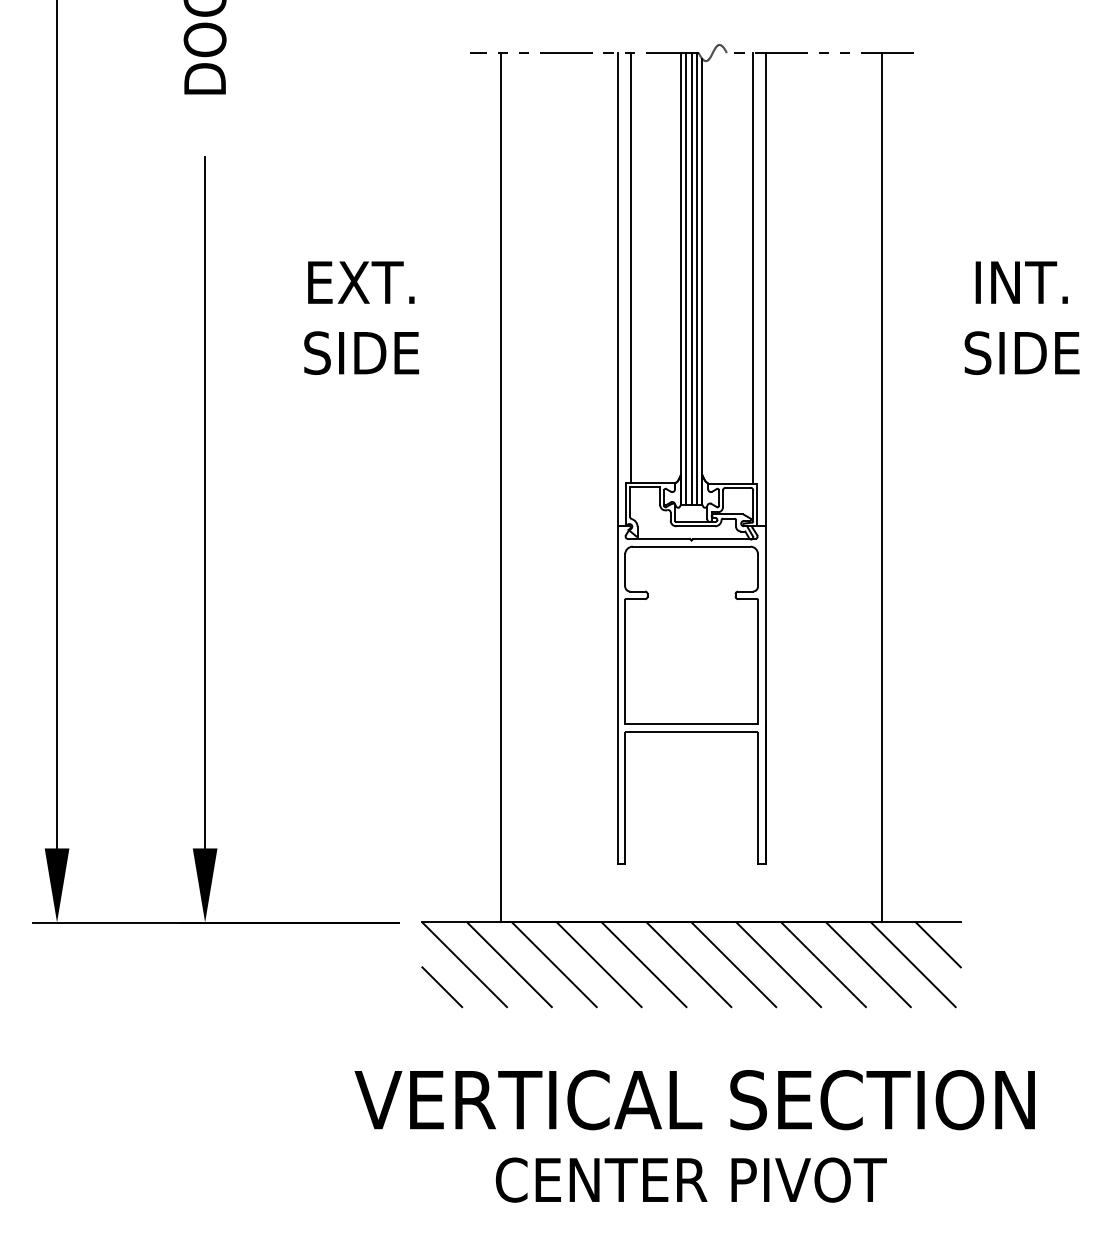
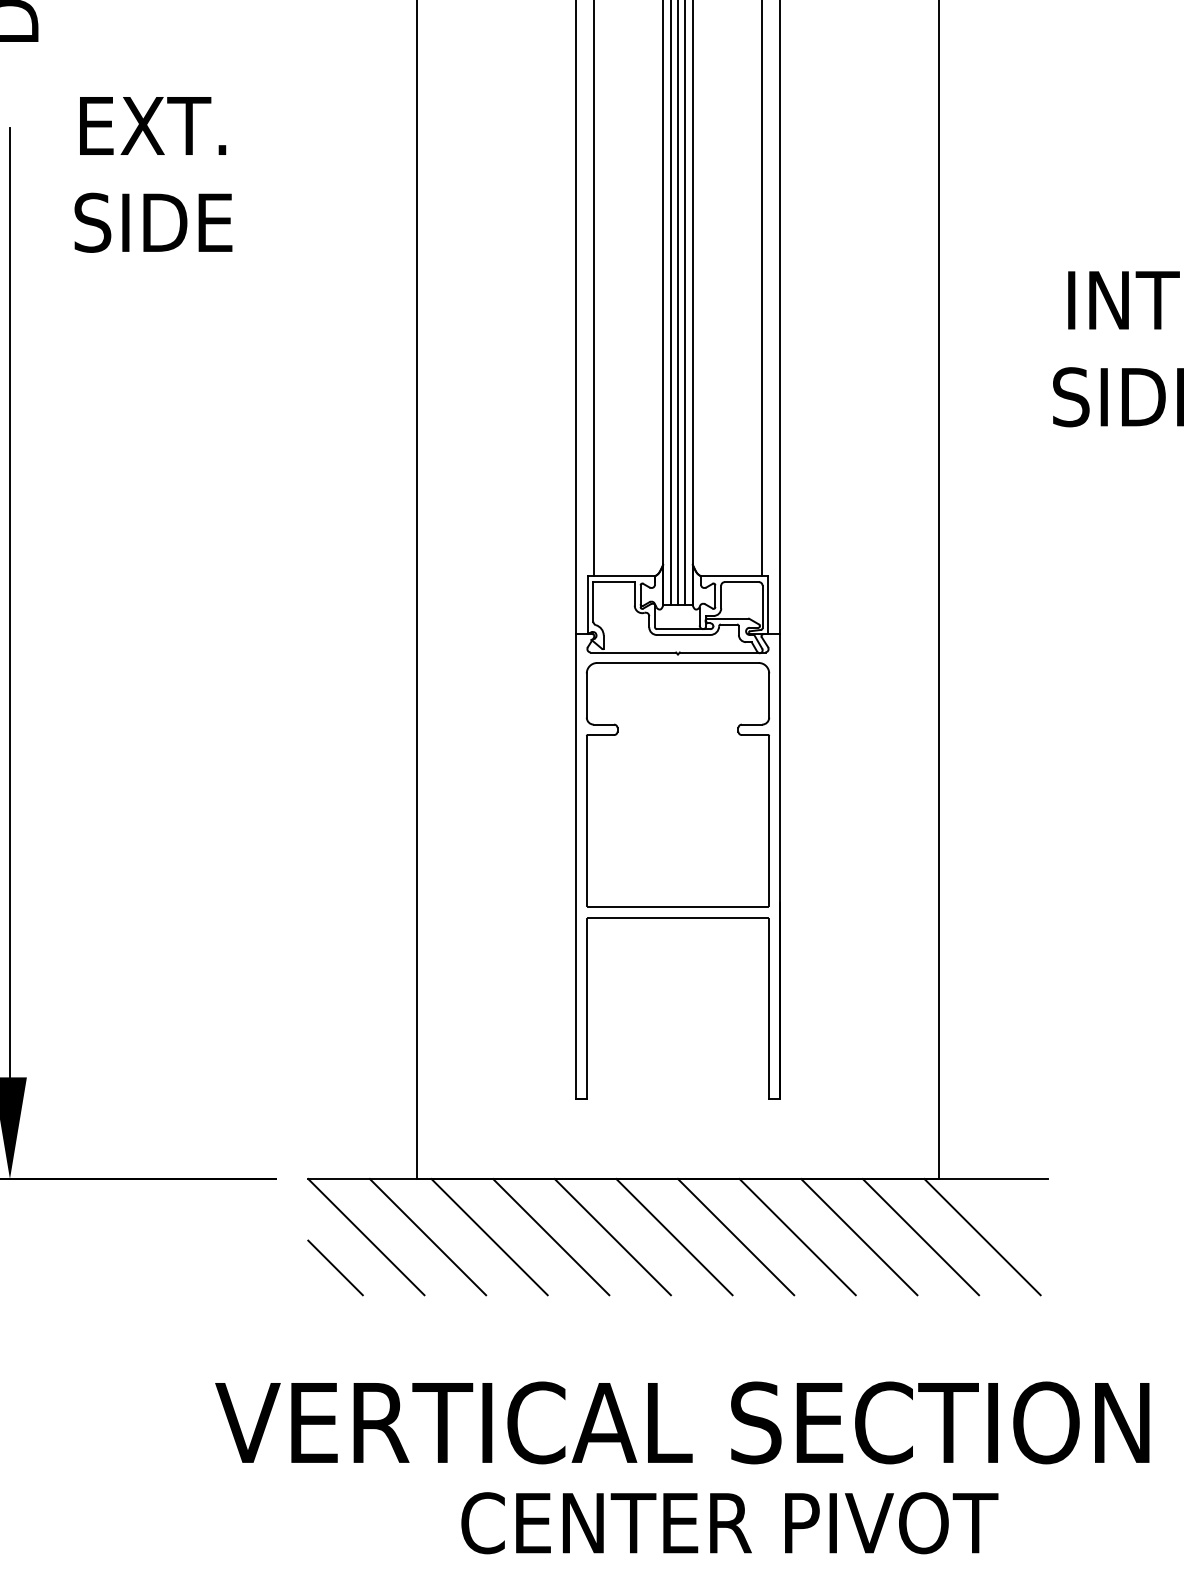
text: (361, 317) -> (153, 173), moved
line: (937, 944) -> (1015, 1209), removed
text: (691, 1179) -> (730, 1522), moved

